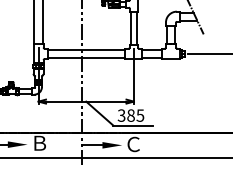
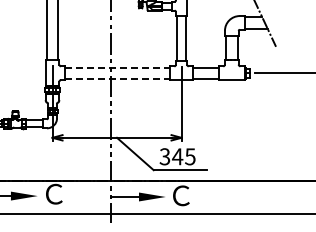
line: (87, 49) -> (118, 67), solid -> dashed
line: (87, 57) -> (118, 78), solid -> dashed
text: (130, 115) -> (177, 156), 385 -> 345
text: (40, 142) -> (54, 193), Ｂ -> Ｃ

